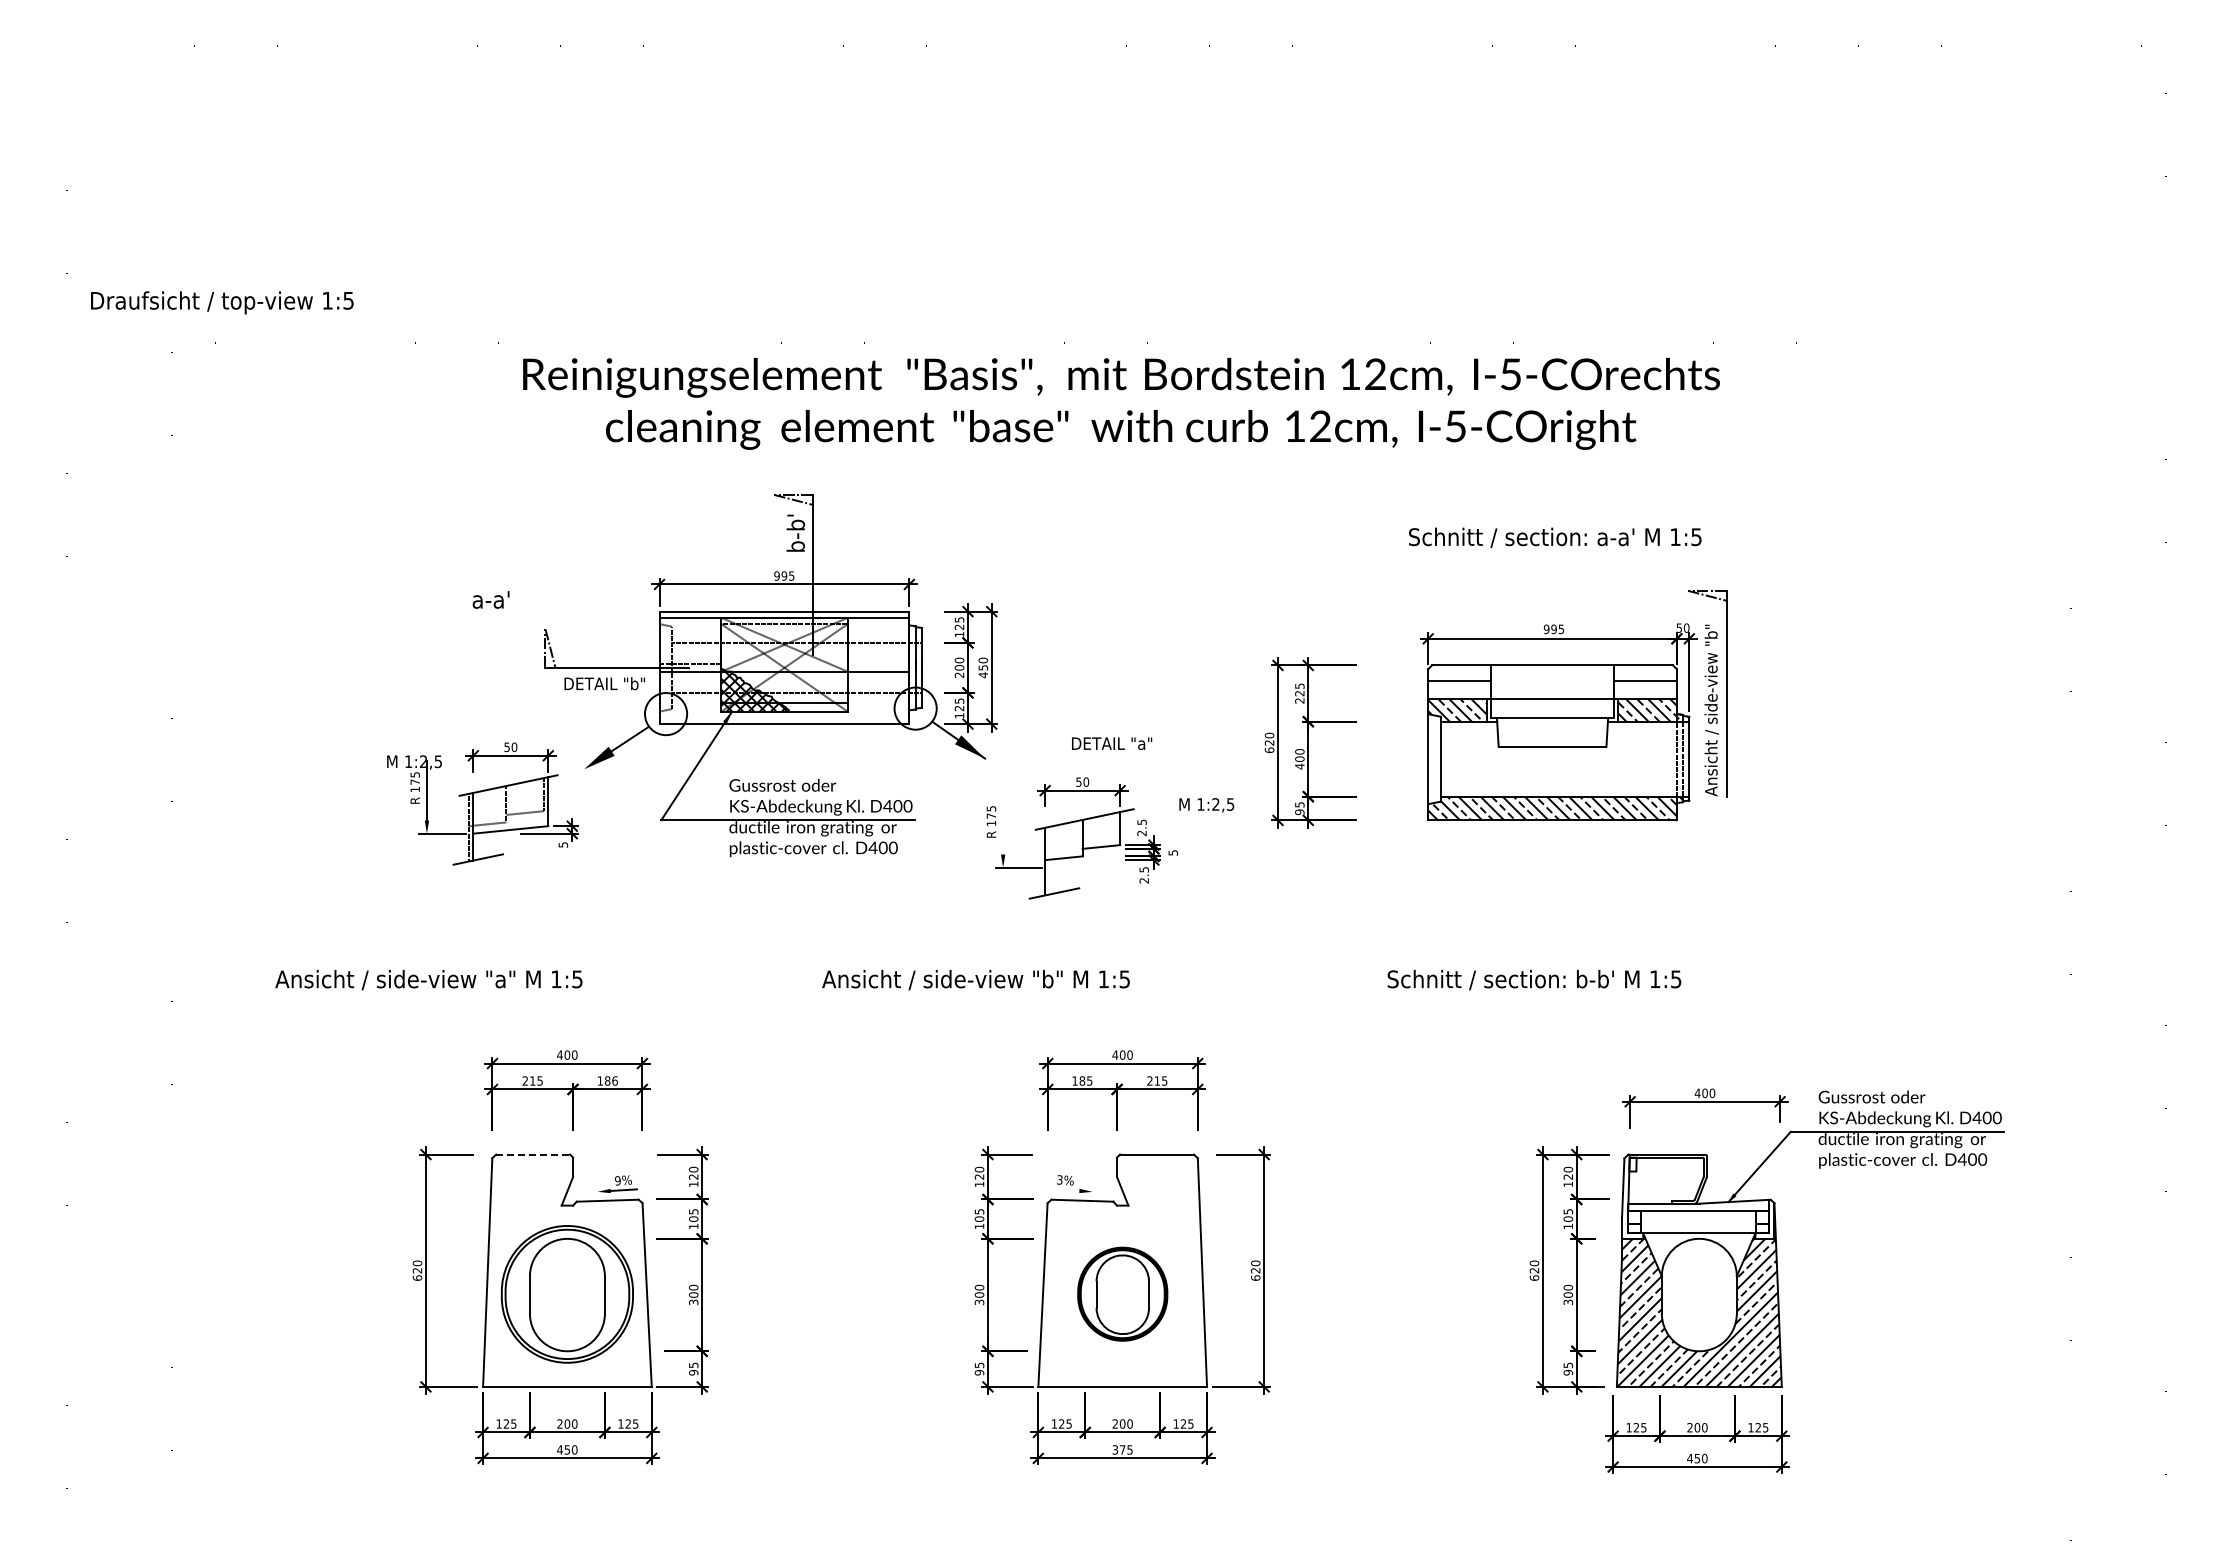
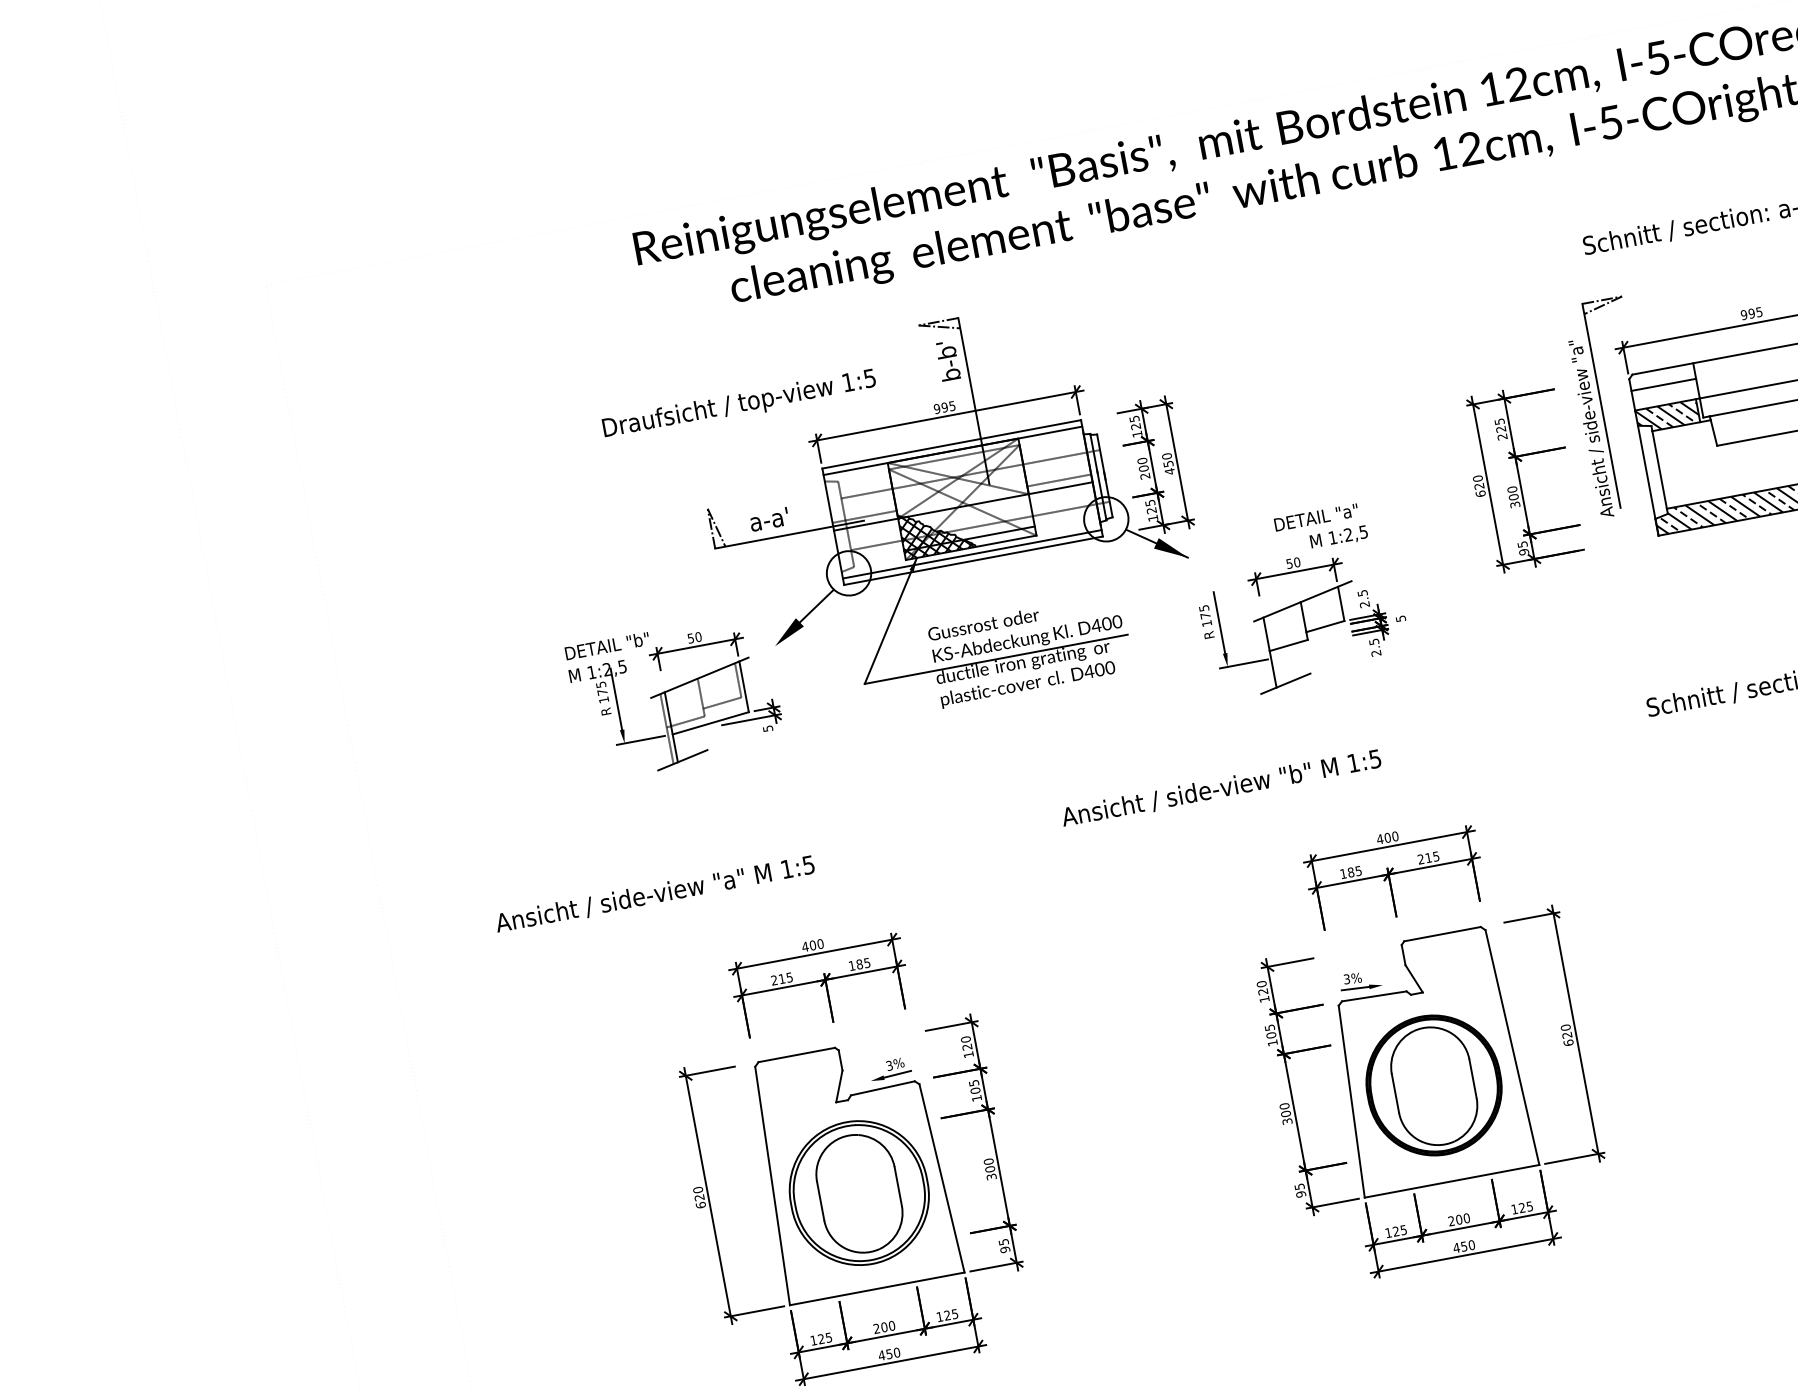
text: (222, 302) -> (739, 404), moved
text: (490, 599) -> (768, 519), moved
line: (878, 664) -> (1059, 480), added
text: (604, 683) -> (606, 645), moved
part: (1398, 692) -> (1603, 409), added
line: (784, 717) -> (972, 553), added
text: (1299, 766) -> (1514, 504), 400 -> 300
text: (1206, 805) -> (1338, 537), moved
line: (1003, 824) -> (1219, 622), added
text: (614, 1080) -> (866, 962), 186 -> 185
line: (533, 1154) -> (797, 1054), dashed -> solid
text: (617, 1180) -> (889, 1065), 9% -> 3%
line: (1066, 1189) -> (1355, 987), added
part: (1122, 1293) -> (1433, 1084), size x1.43
text: (1122, 1449) -> (1463, 1246), 375 -> 450

